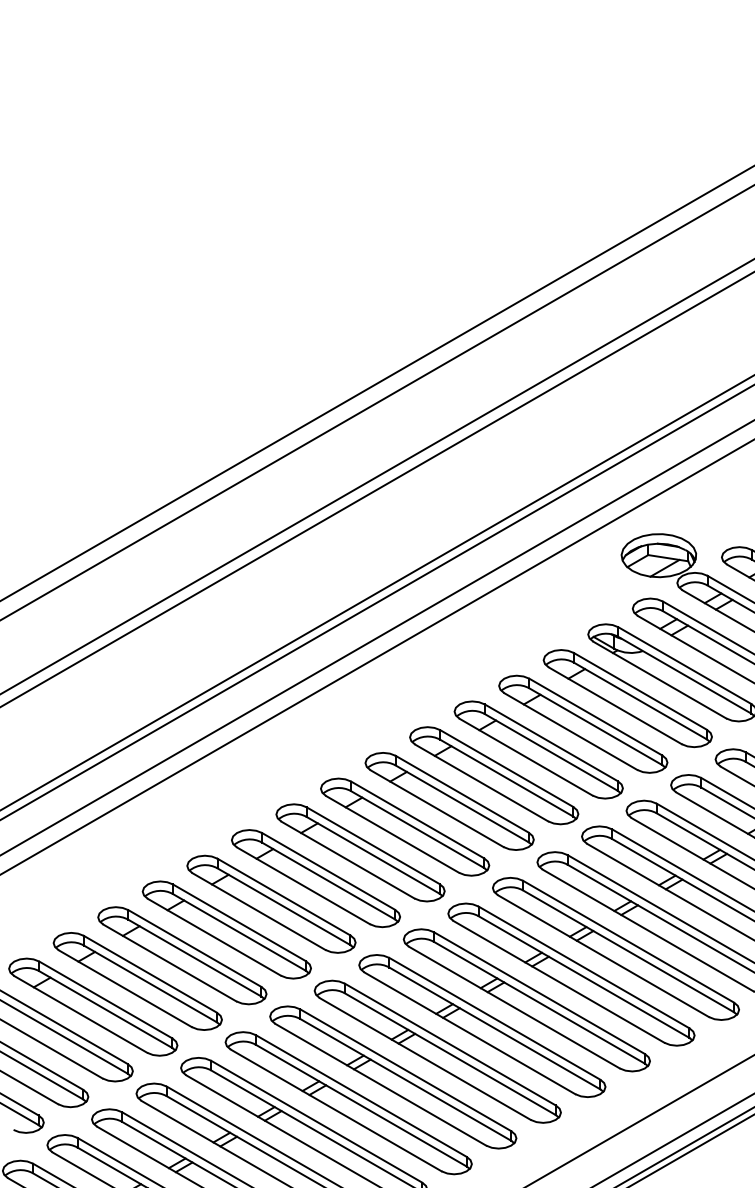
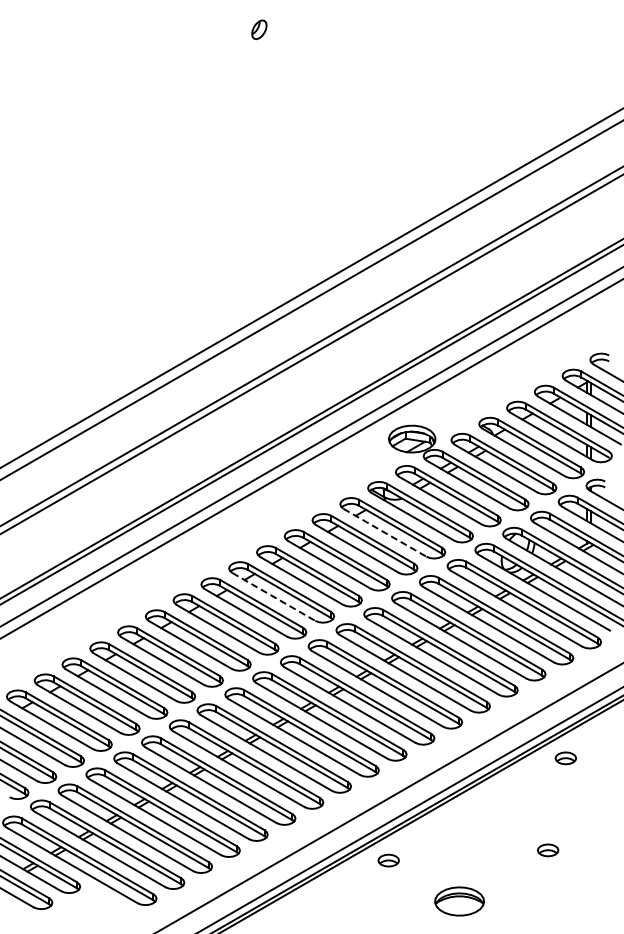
line: (614, 705) -> (384, 532), solid -> dashed
line: (436, 808) -> (273, 596), solid -> dashed

